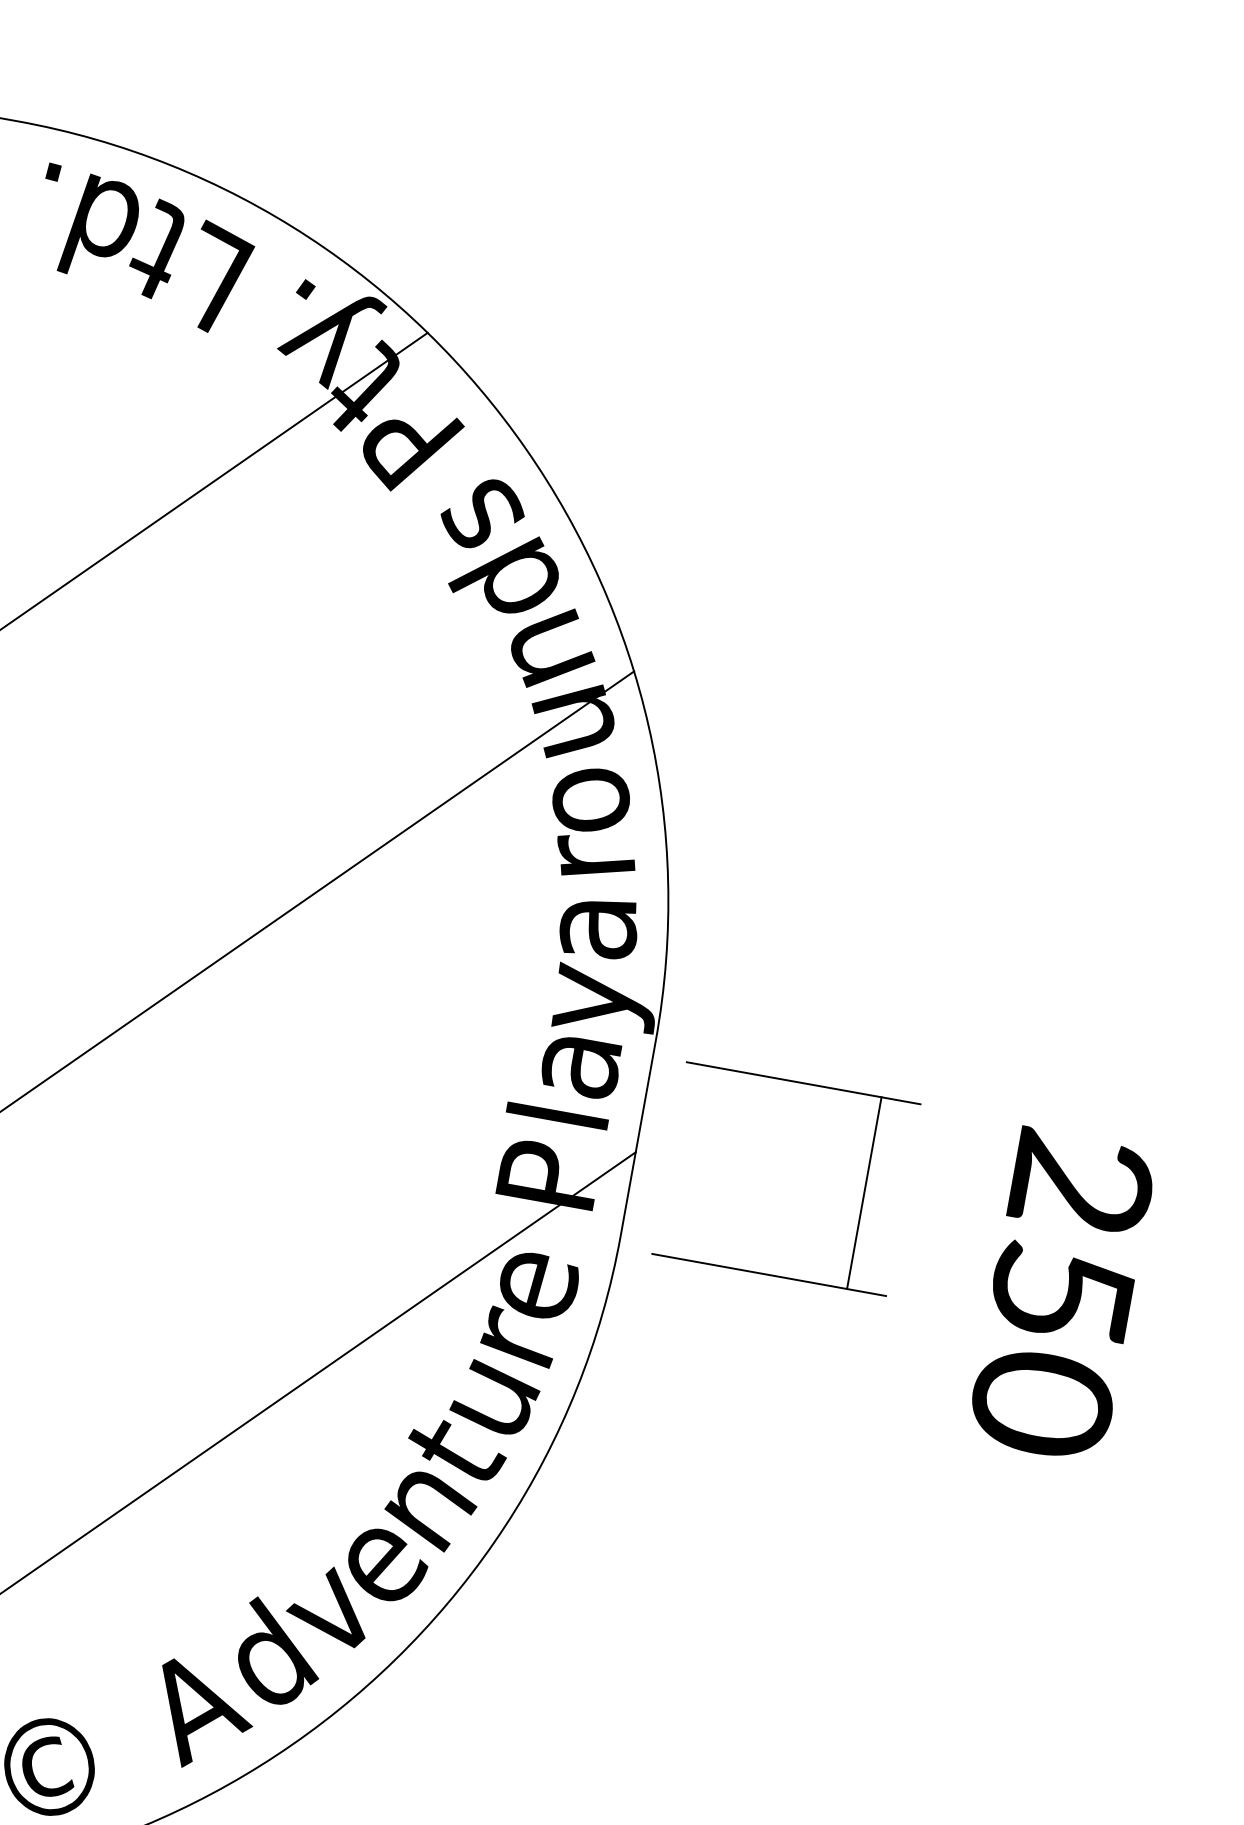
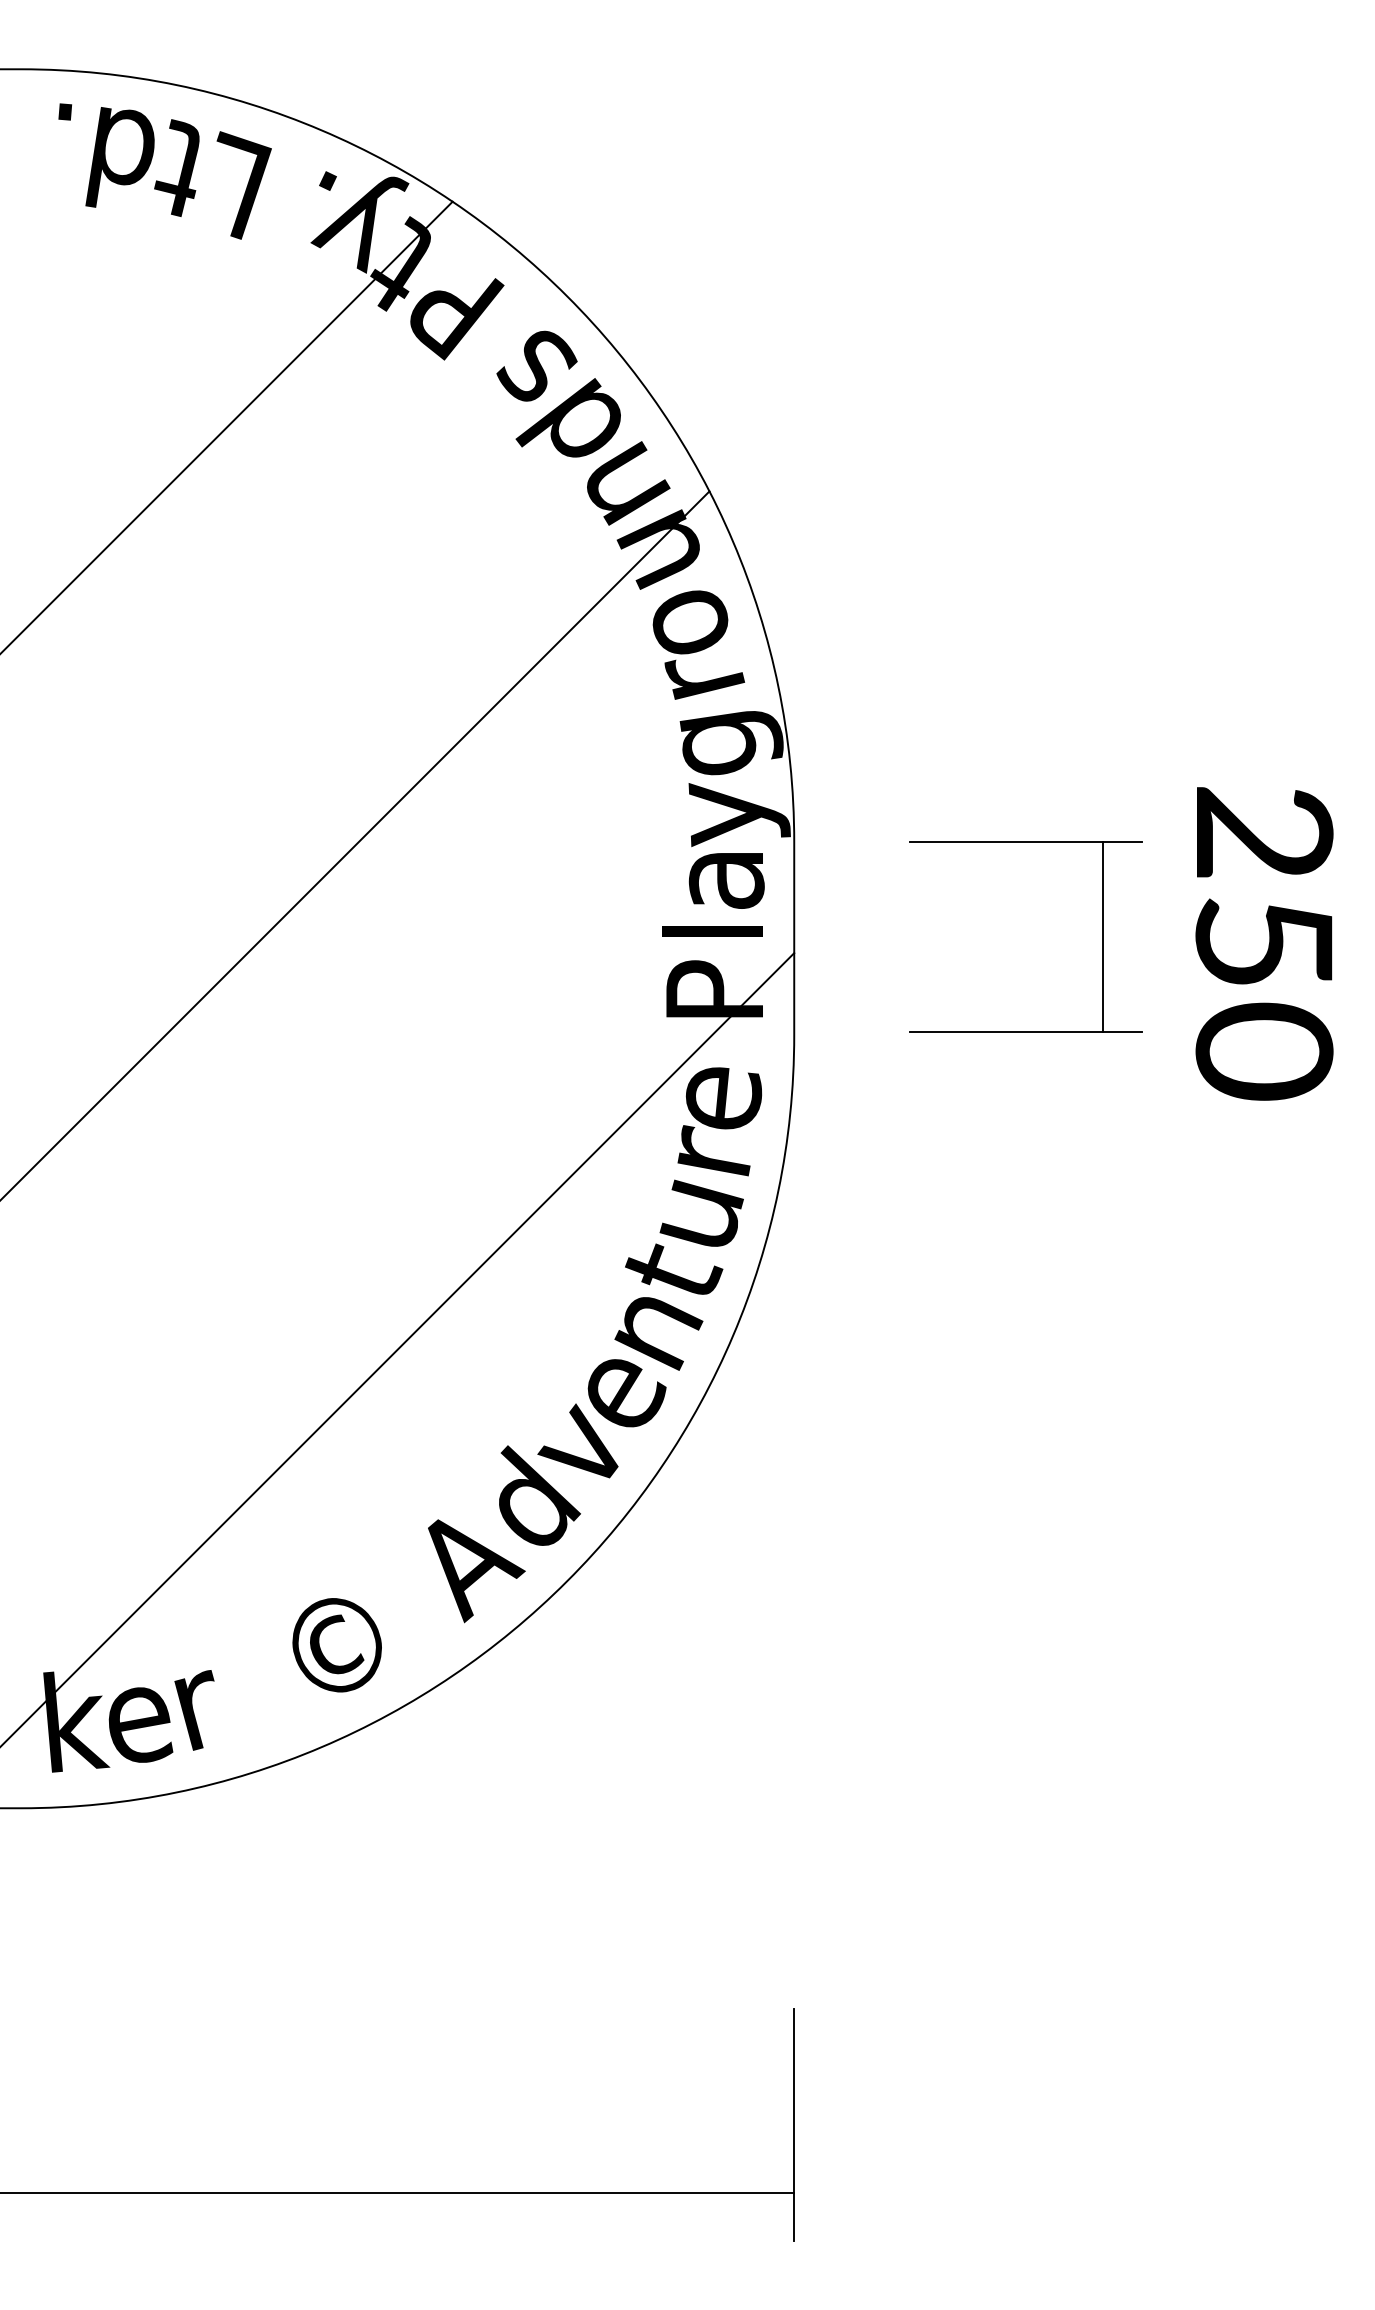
text: (610, 929) -> (731, 743), a -> g
part: (863, 1192) -> (1102, 936), moved
text: (1062, 1294) -> (1264, 943), moved

